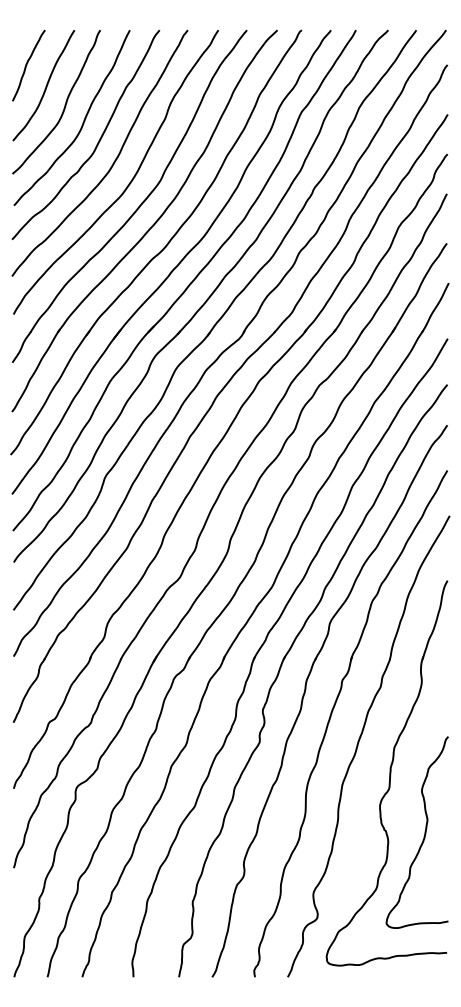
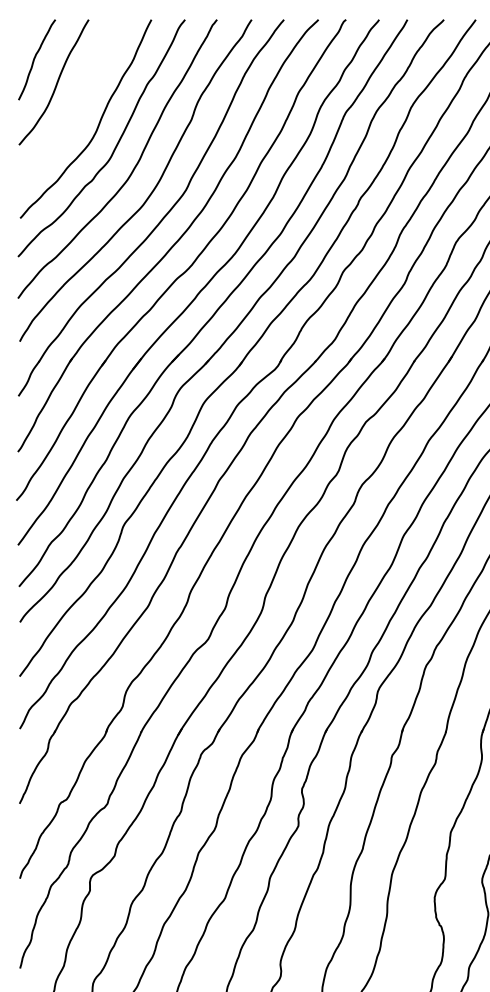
curve: (64, 104) -> (77, 103), removed

